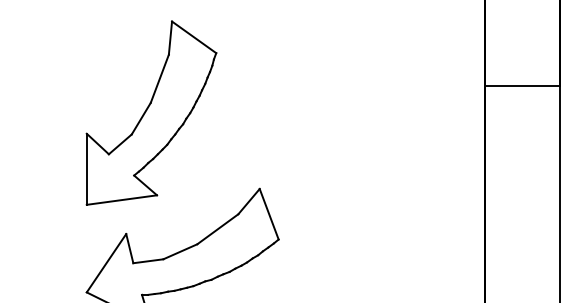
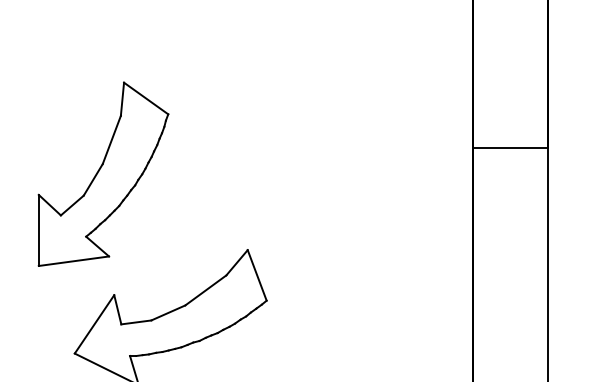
part: (151, 112) -> (103, 173), moved

